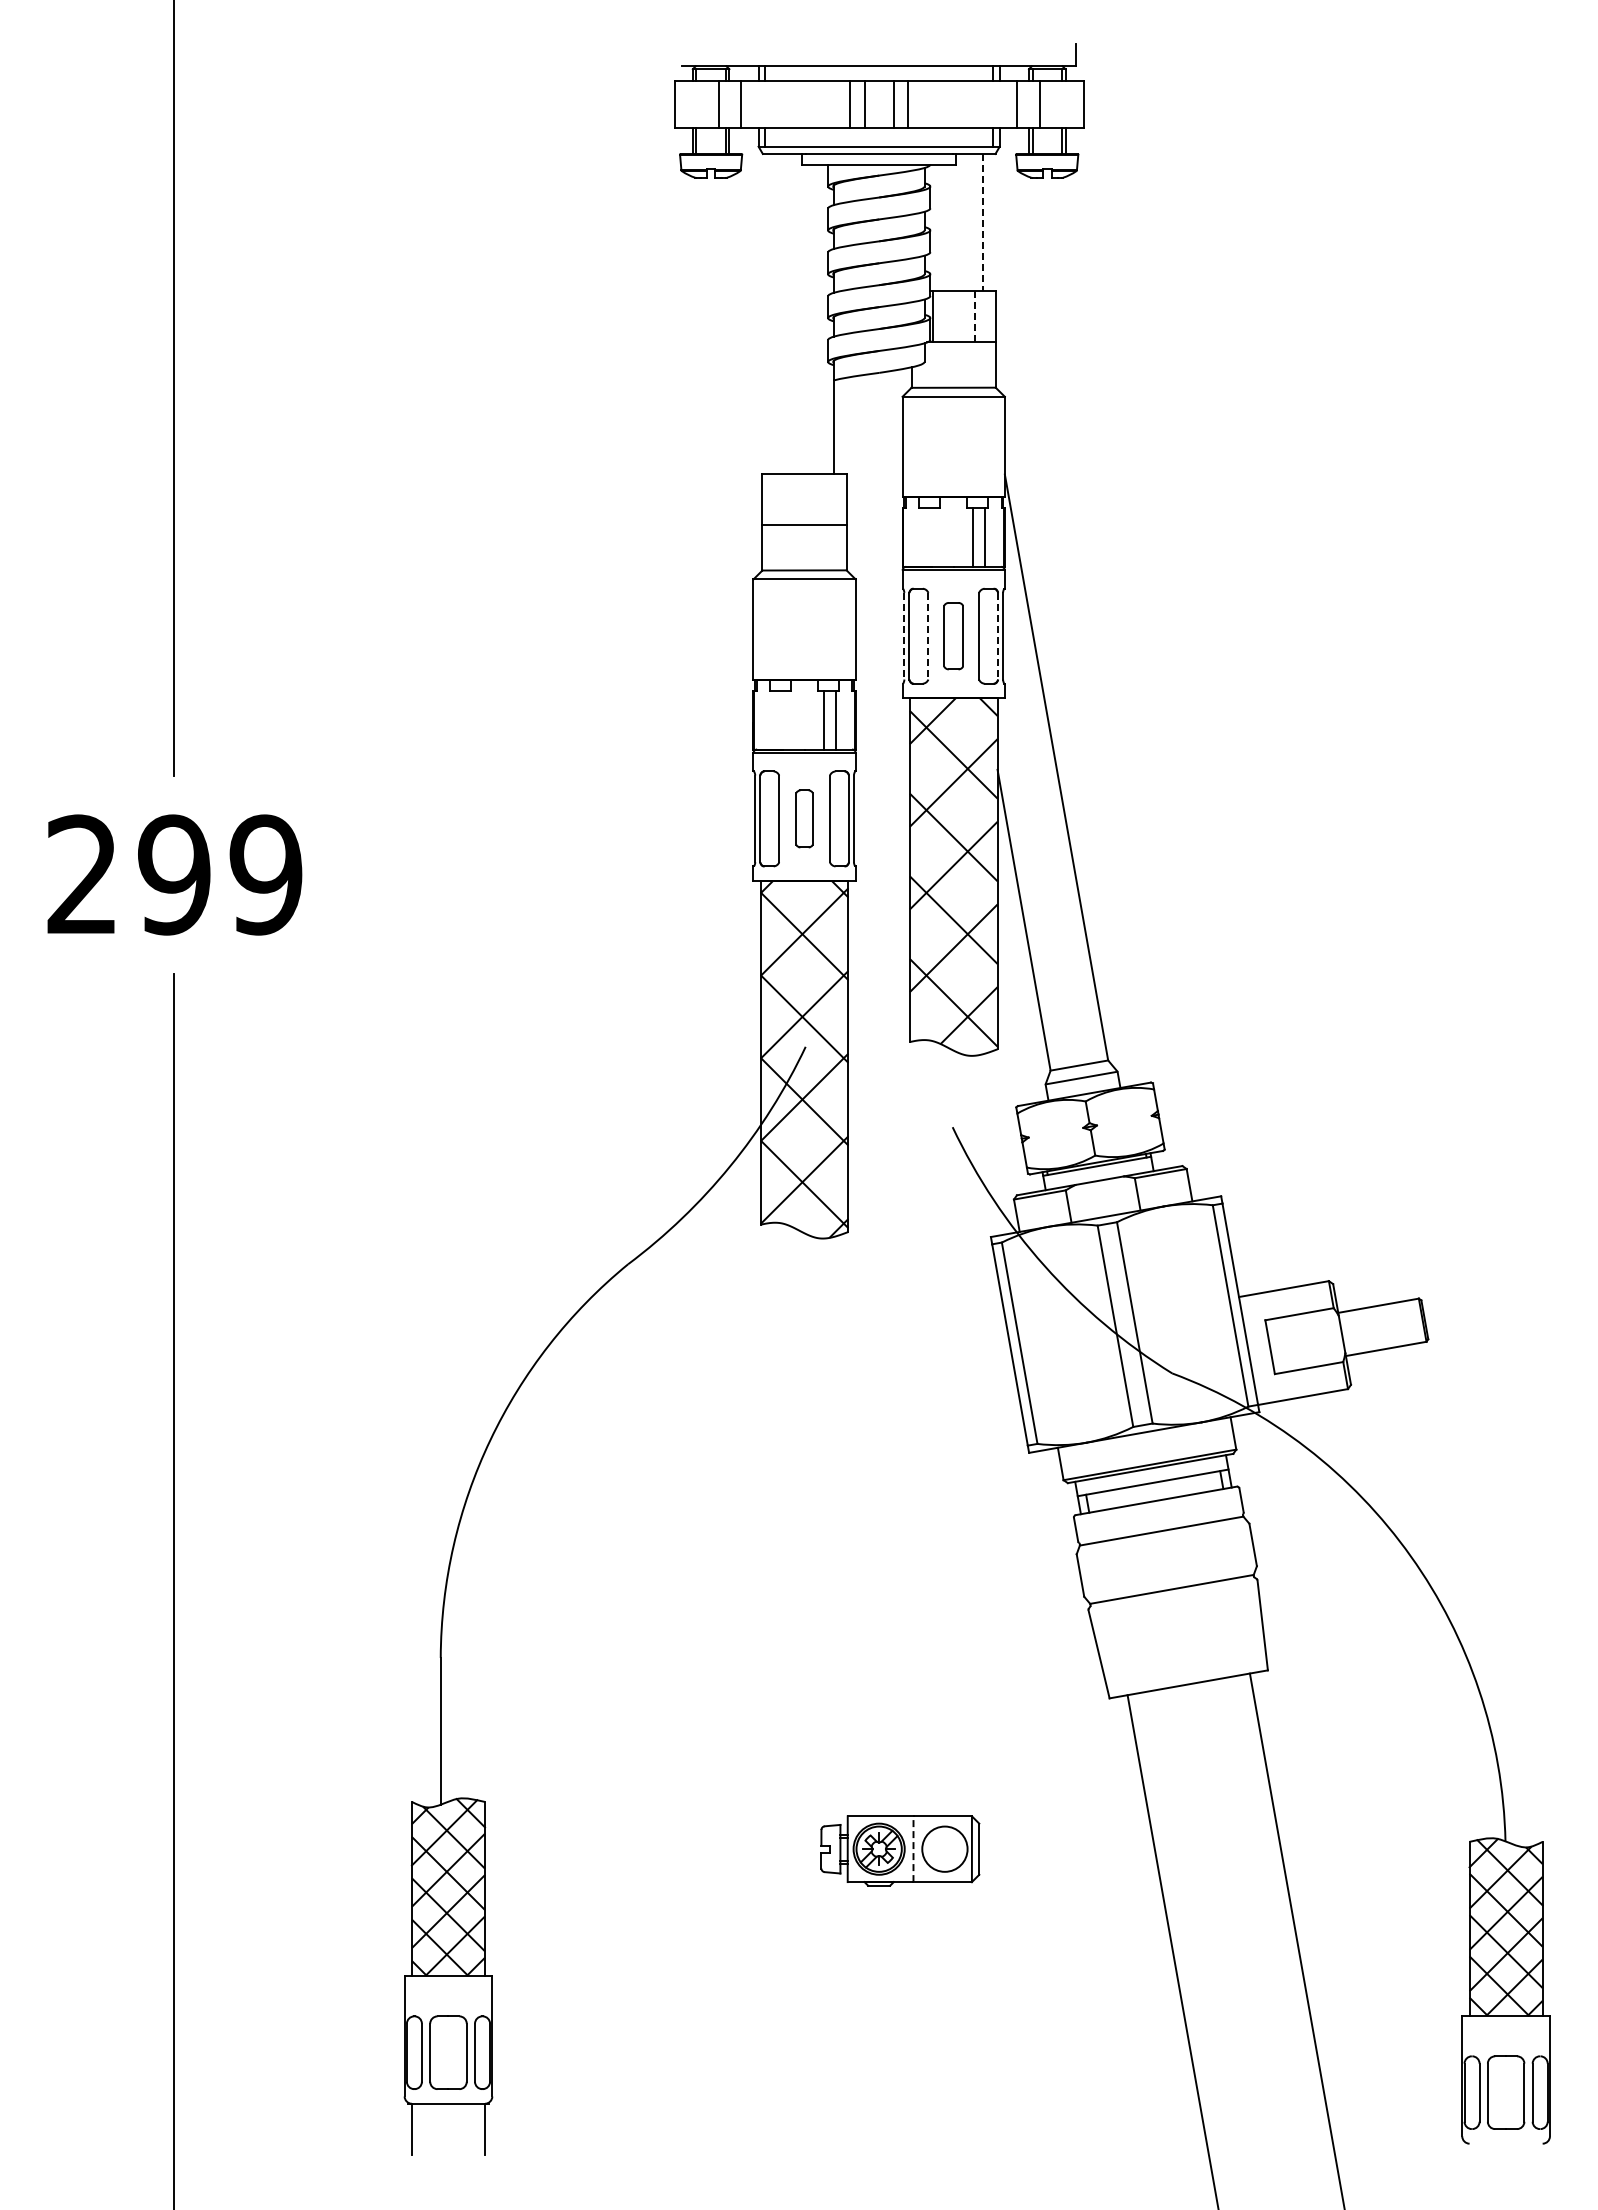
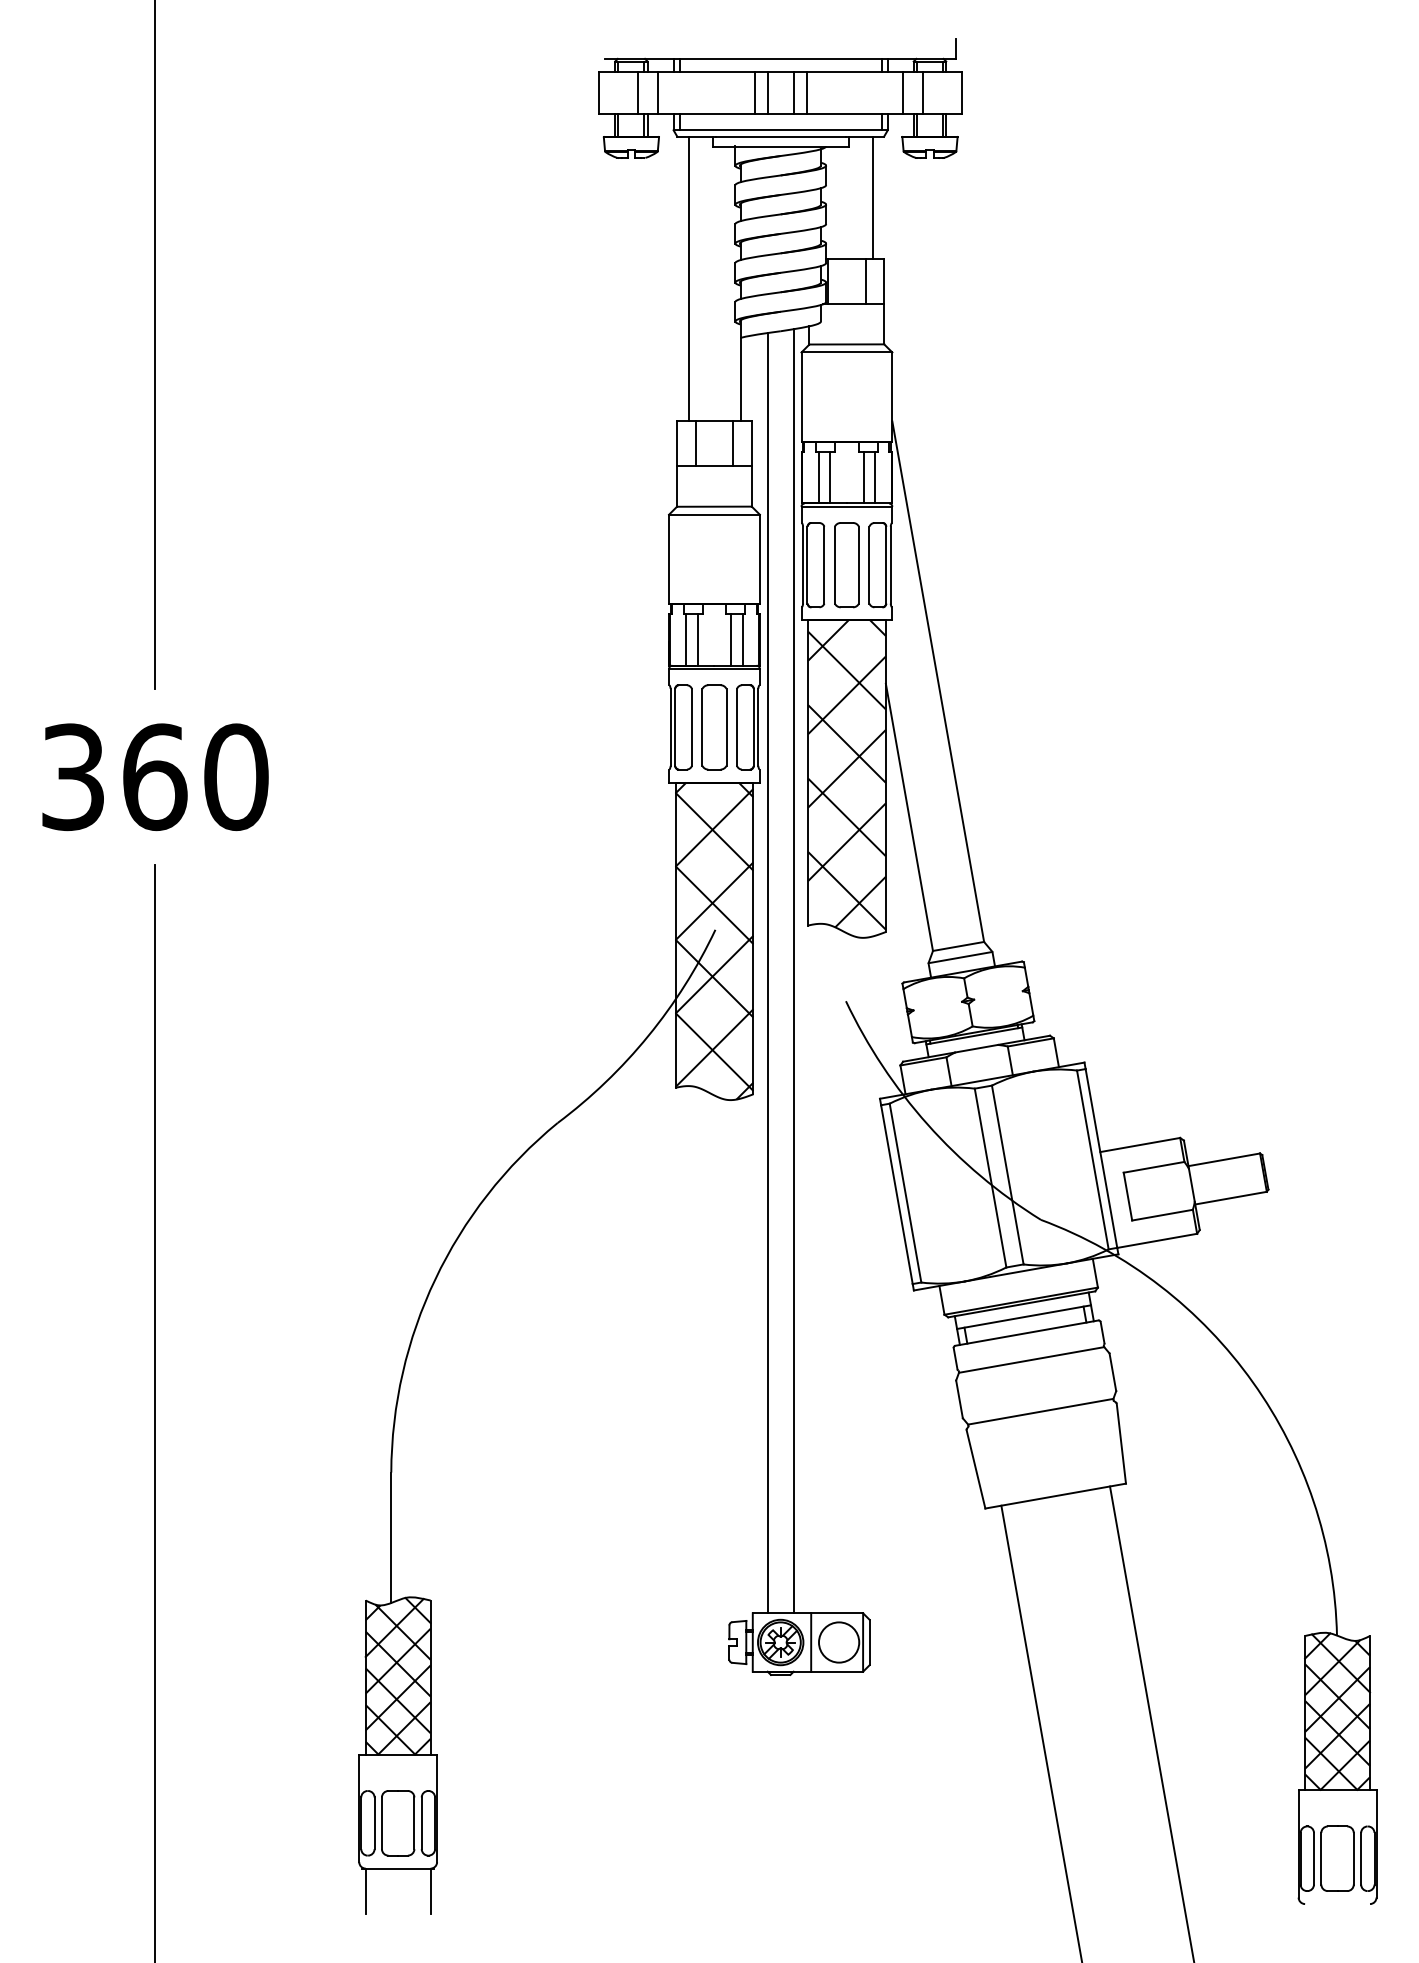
line: (982, 222) -> (872, 197), dashed -> solid
line: (775, 313) -> (688, 278), added
line: (974, 316) -> (865, 281), dashed -> solid
line: (783, 499) -> (695, 443), added
line: (825, 499) -> (733, 443), added
line: (922, 537) -> (819, 477), added
line: (934, 537) -> (829, 477), added
part: (953, 635) -> (846, 564), size x1.43
line: (904, 636) -> (803, 565), dashed -> solid
line: (928, 636) -> (824, 565), dashed -> solid
line: (998, 636) -> (886, 565), dashed -> solid
line: (772, 720) -> (685, 639), added
line: (785, 720) -> (697, 639), added
part: (804, 818) -> (714, 727), size x1.67
text: (174, 874) -> (154, 776), 299 -> 360
line: (893, 1093) -> (793, 971), added
line: (864, 1095) -> (767, 973), added
line: (913, 1849) -> (811, 1642), dashed -> solid

